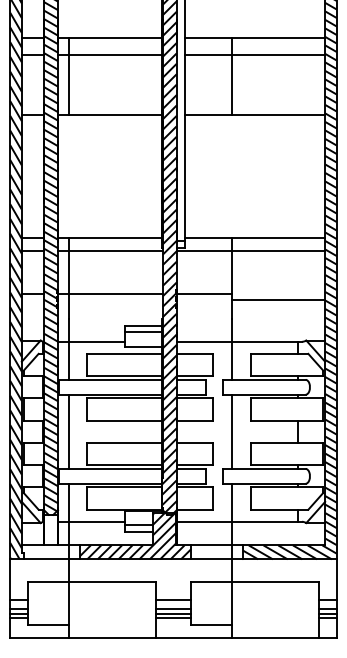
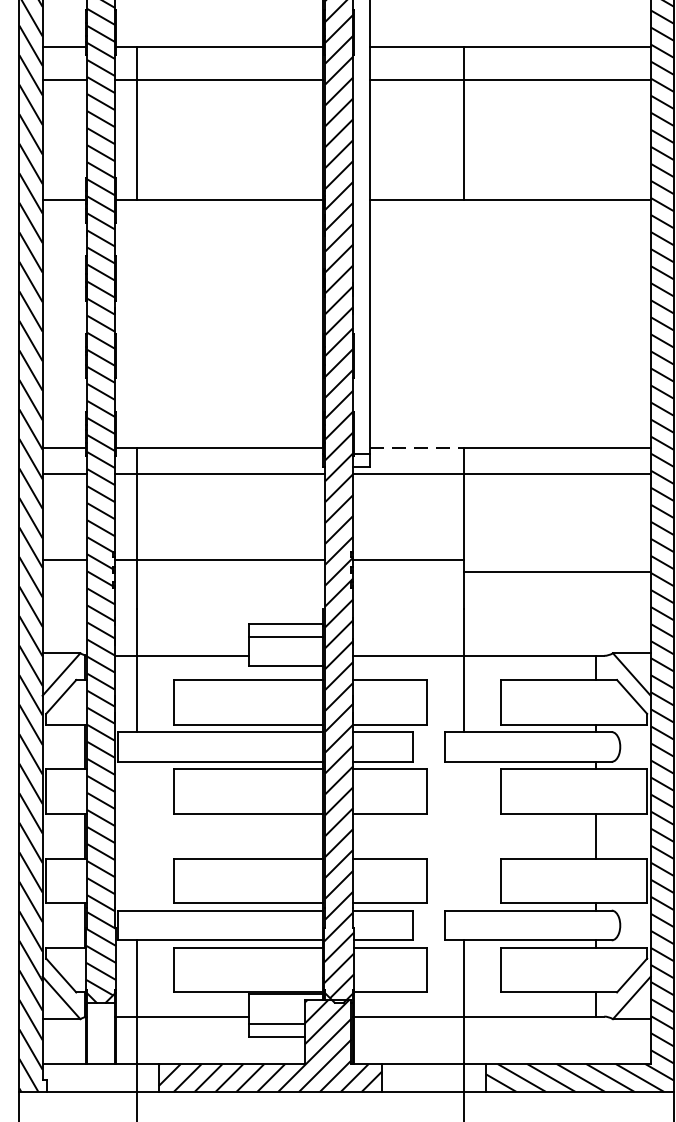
line: (209, 238) -> (418, 448), solid -> dashed
line: (68, 431) -> (136, 835), removed
line: (231, 431) -> (462, 835), removed

